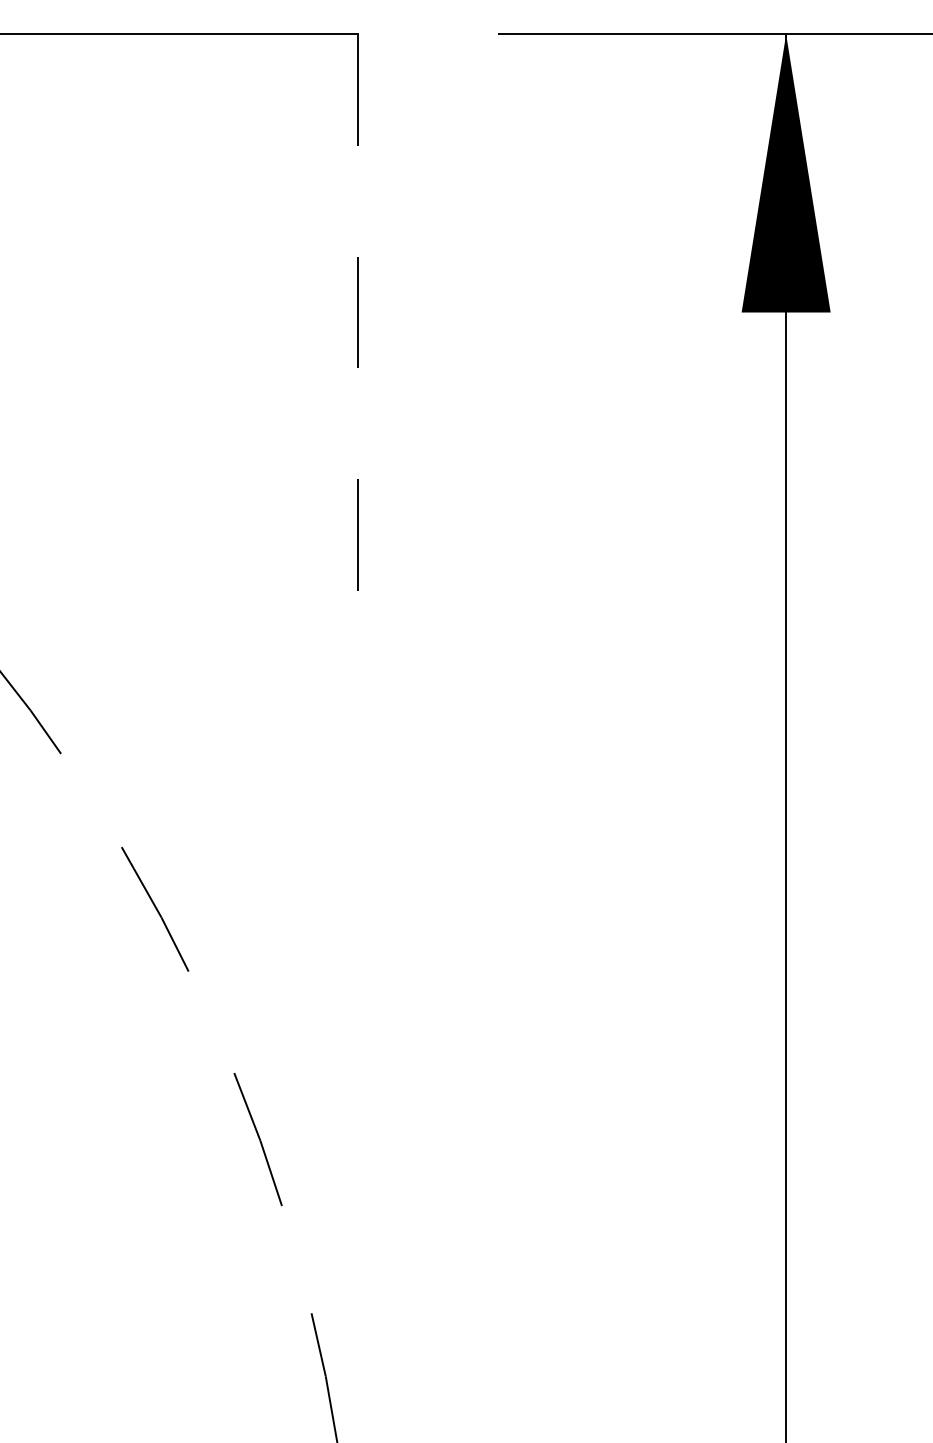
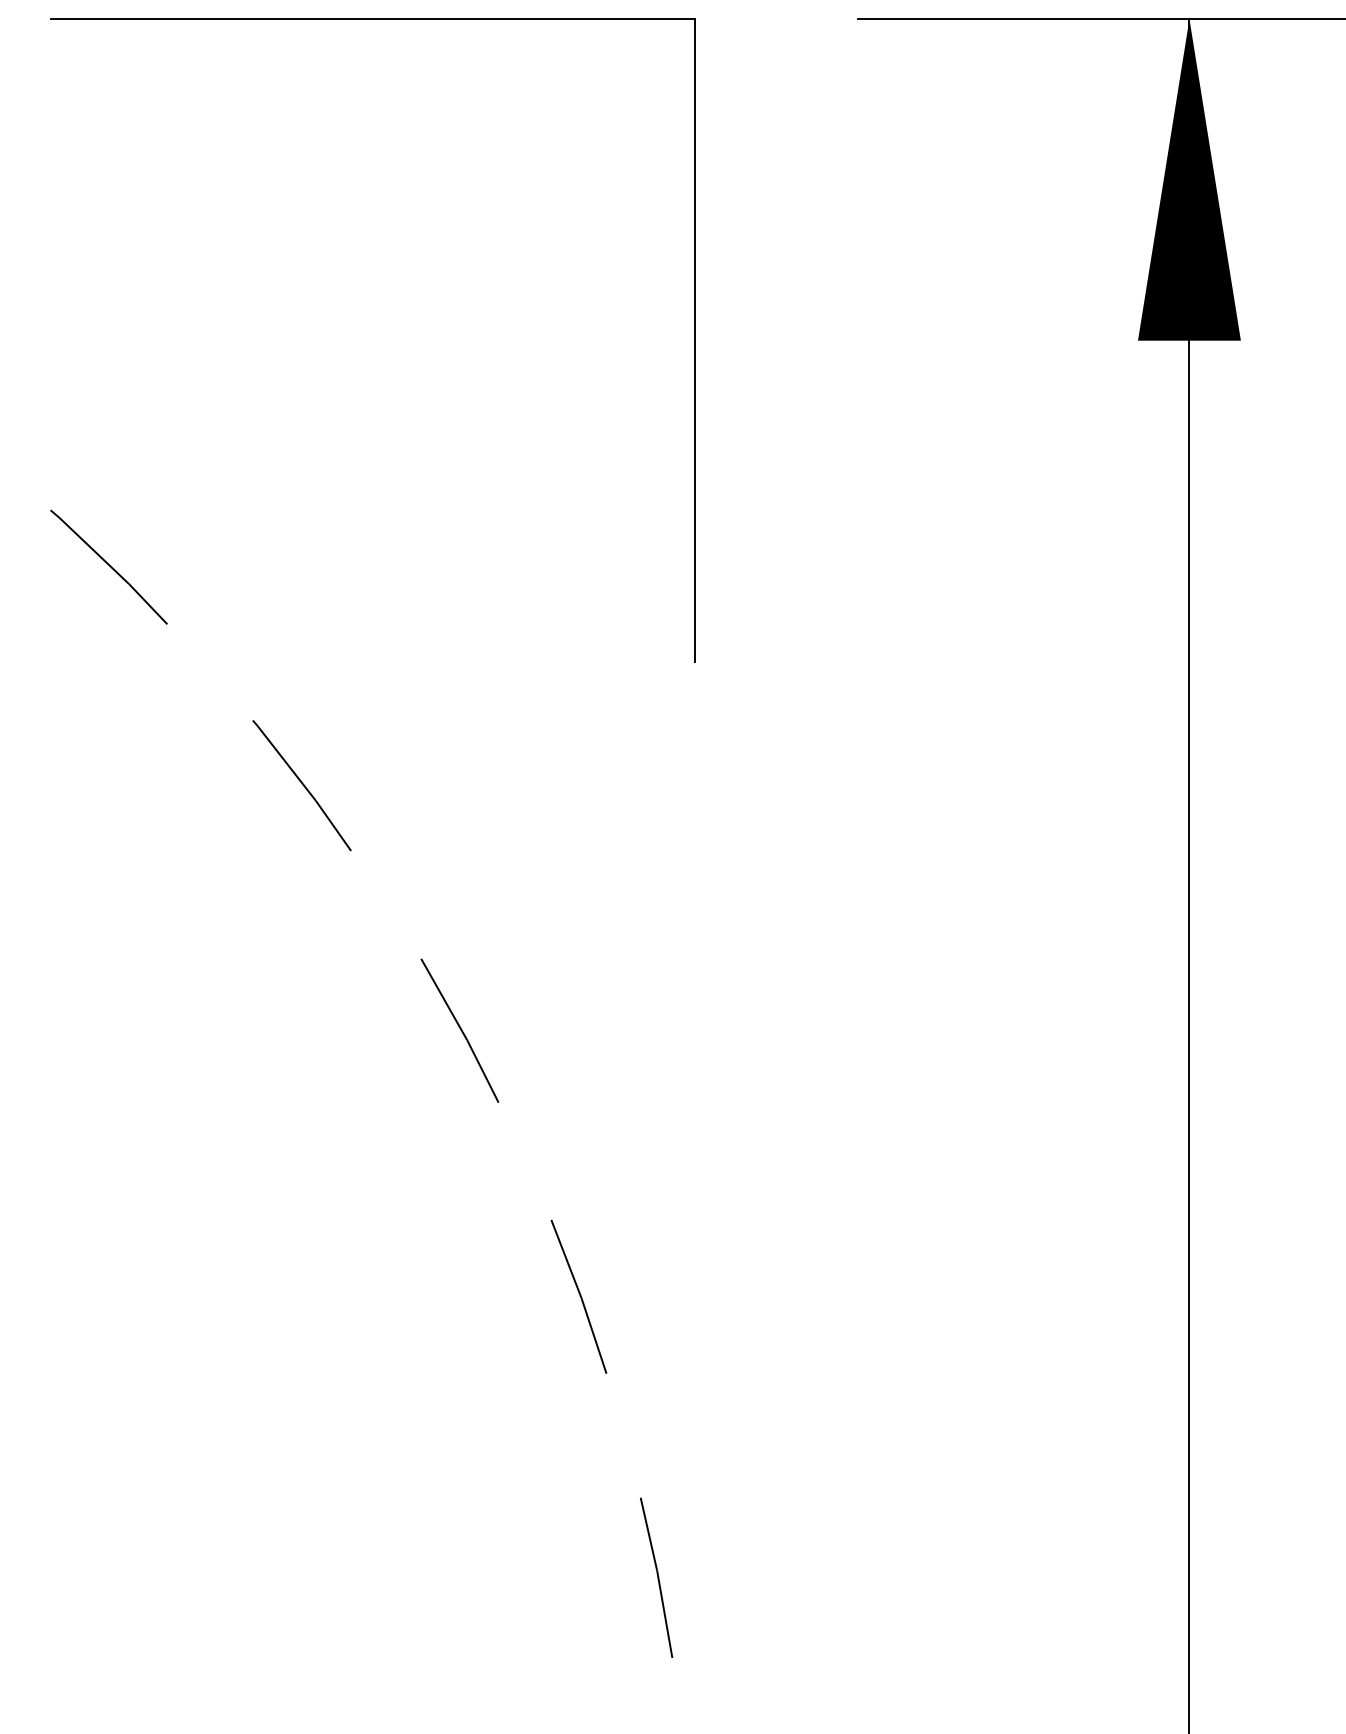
line: (358, 312) -> (694, 340), dashed -> solid

